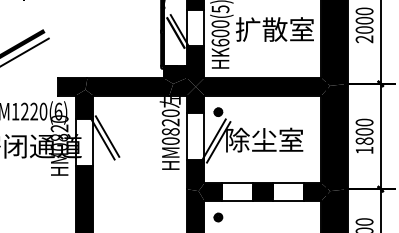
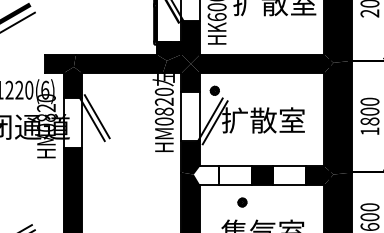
text: (250, 139) -> (248, 119), 除尘室 -> 扩散室
fill: (210, 191) -> (206, 174), removed
part: (218, 217) -> (242, 202), moved

